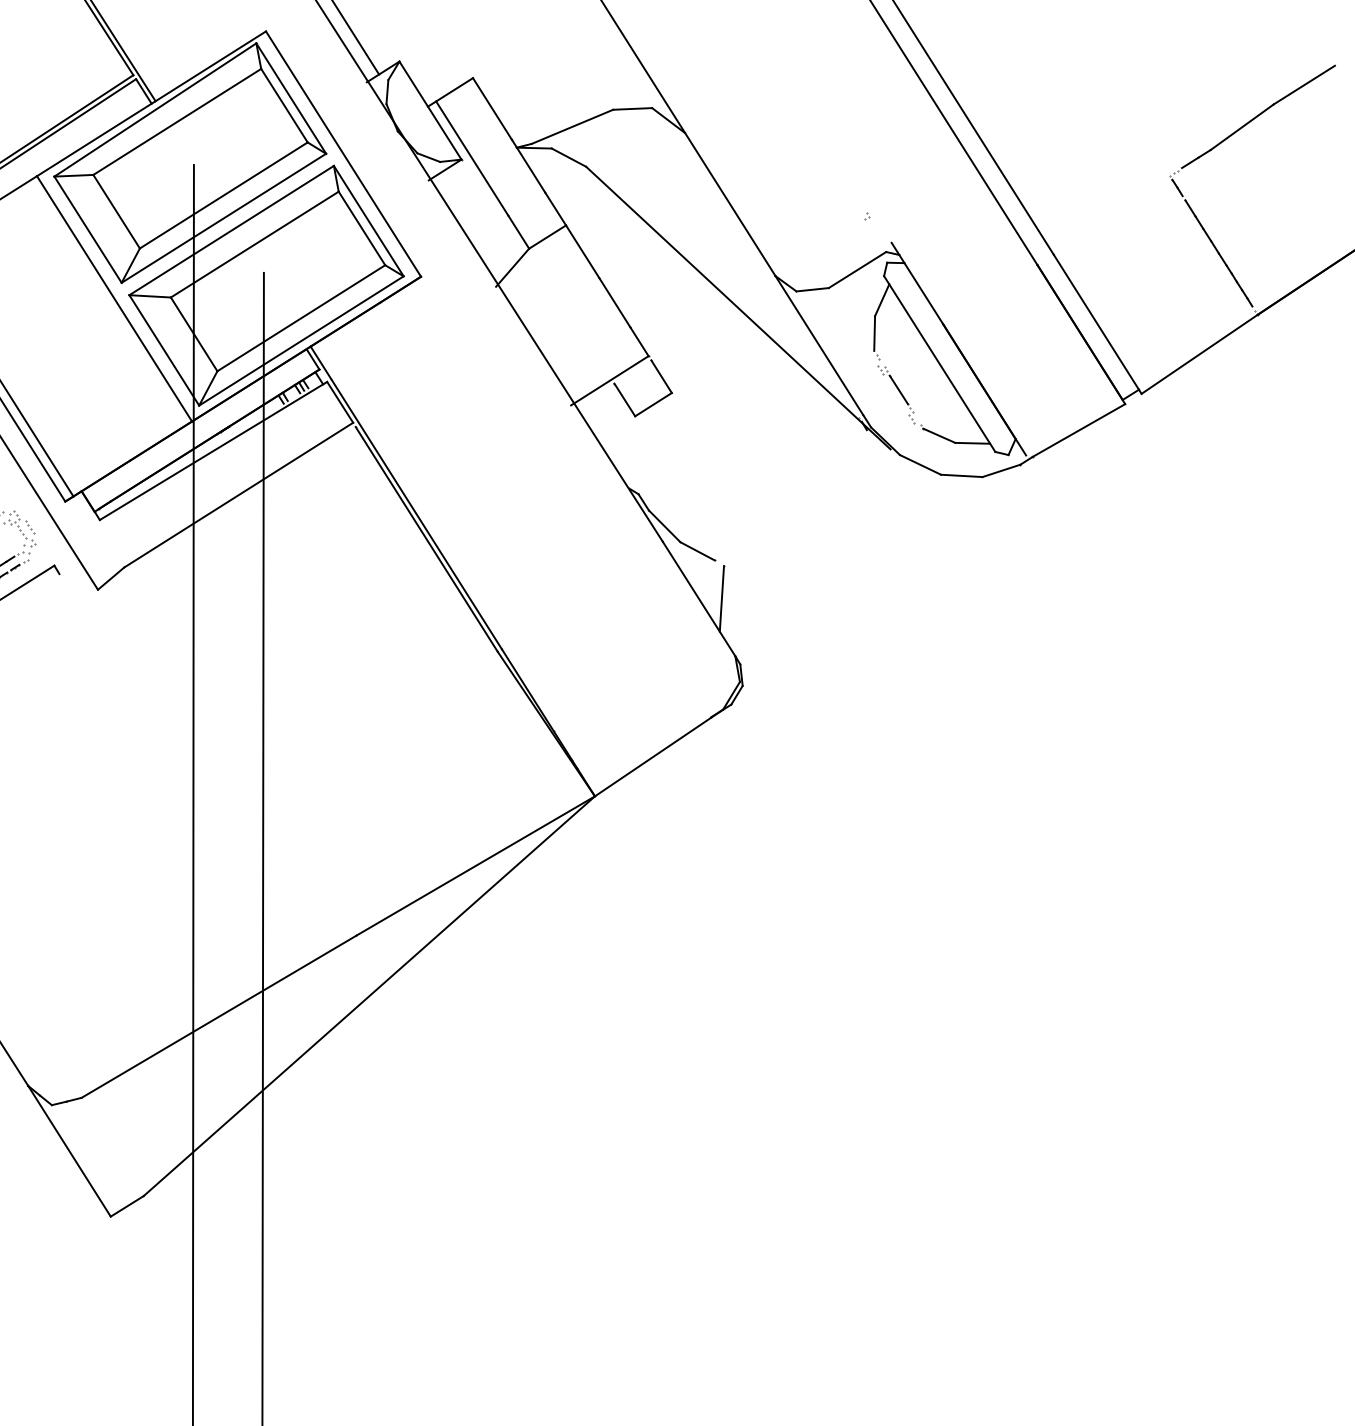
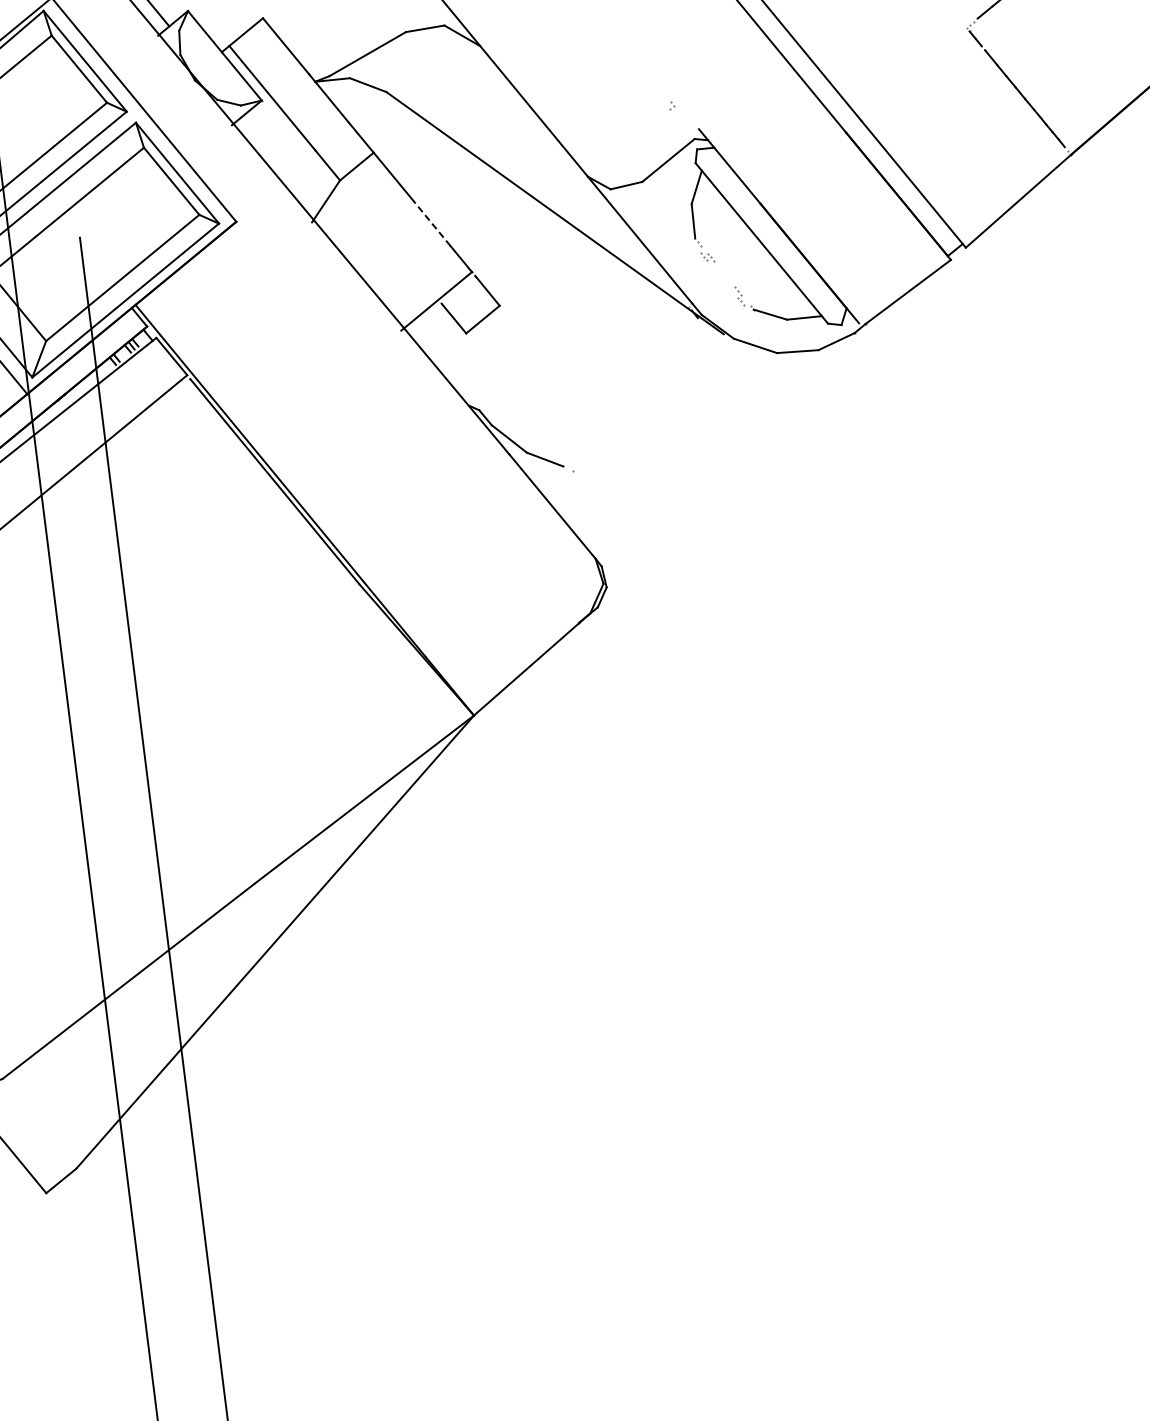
line: (614, 302) -> (431, 223), solid -> dashed
line: (898, 389) -> (724, 273), removed
line: (721, 598) -> (574, 503), removed

